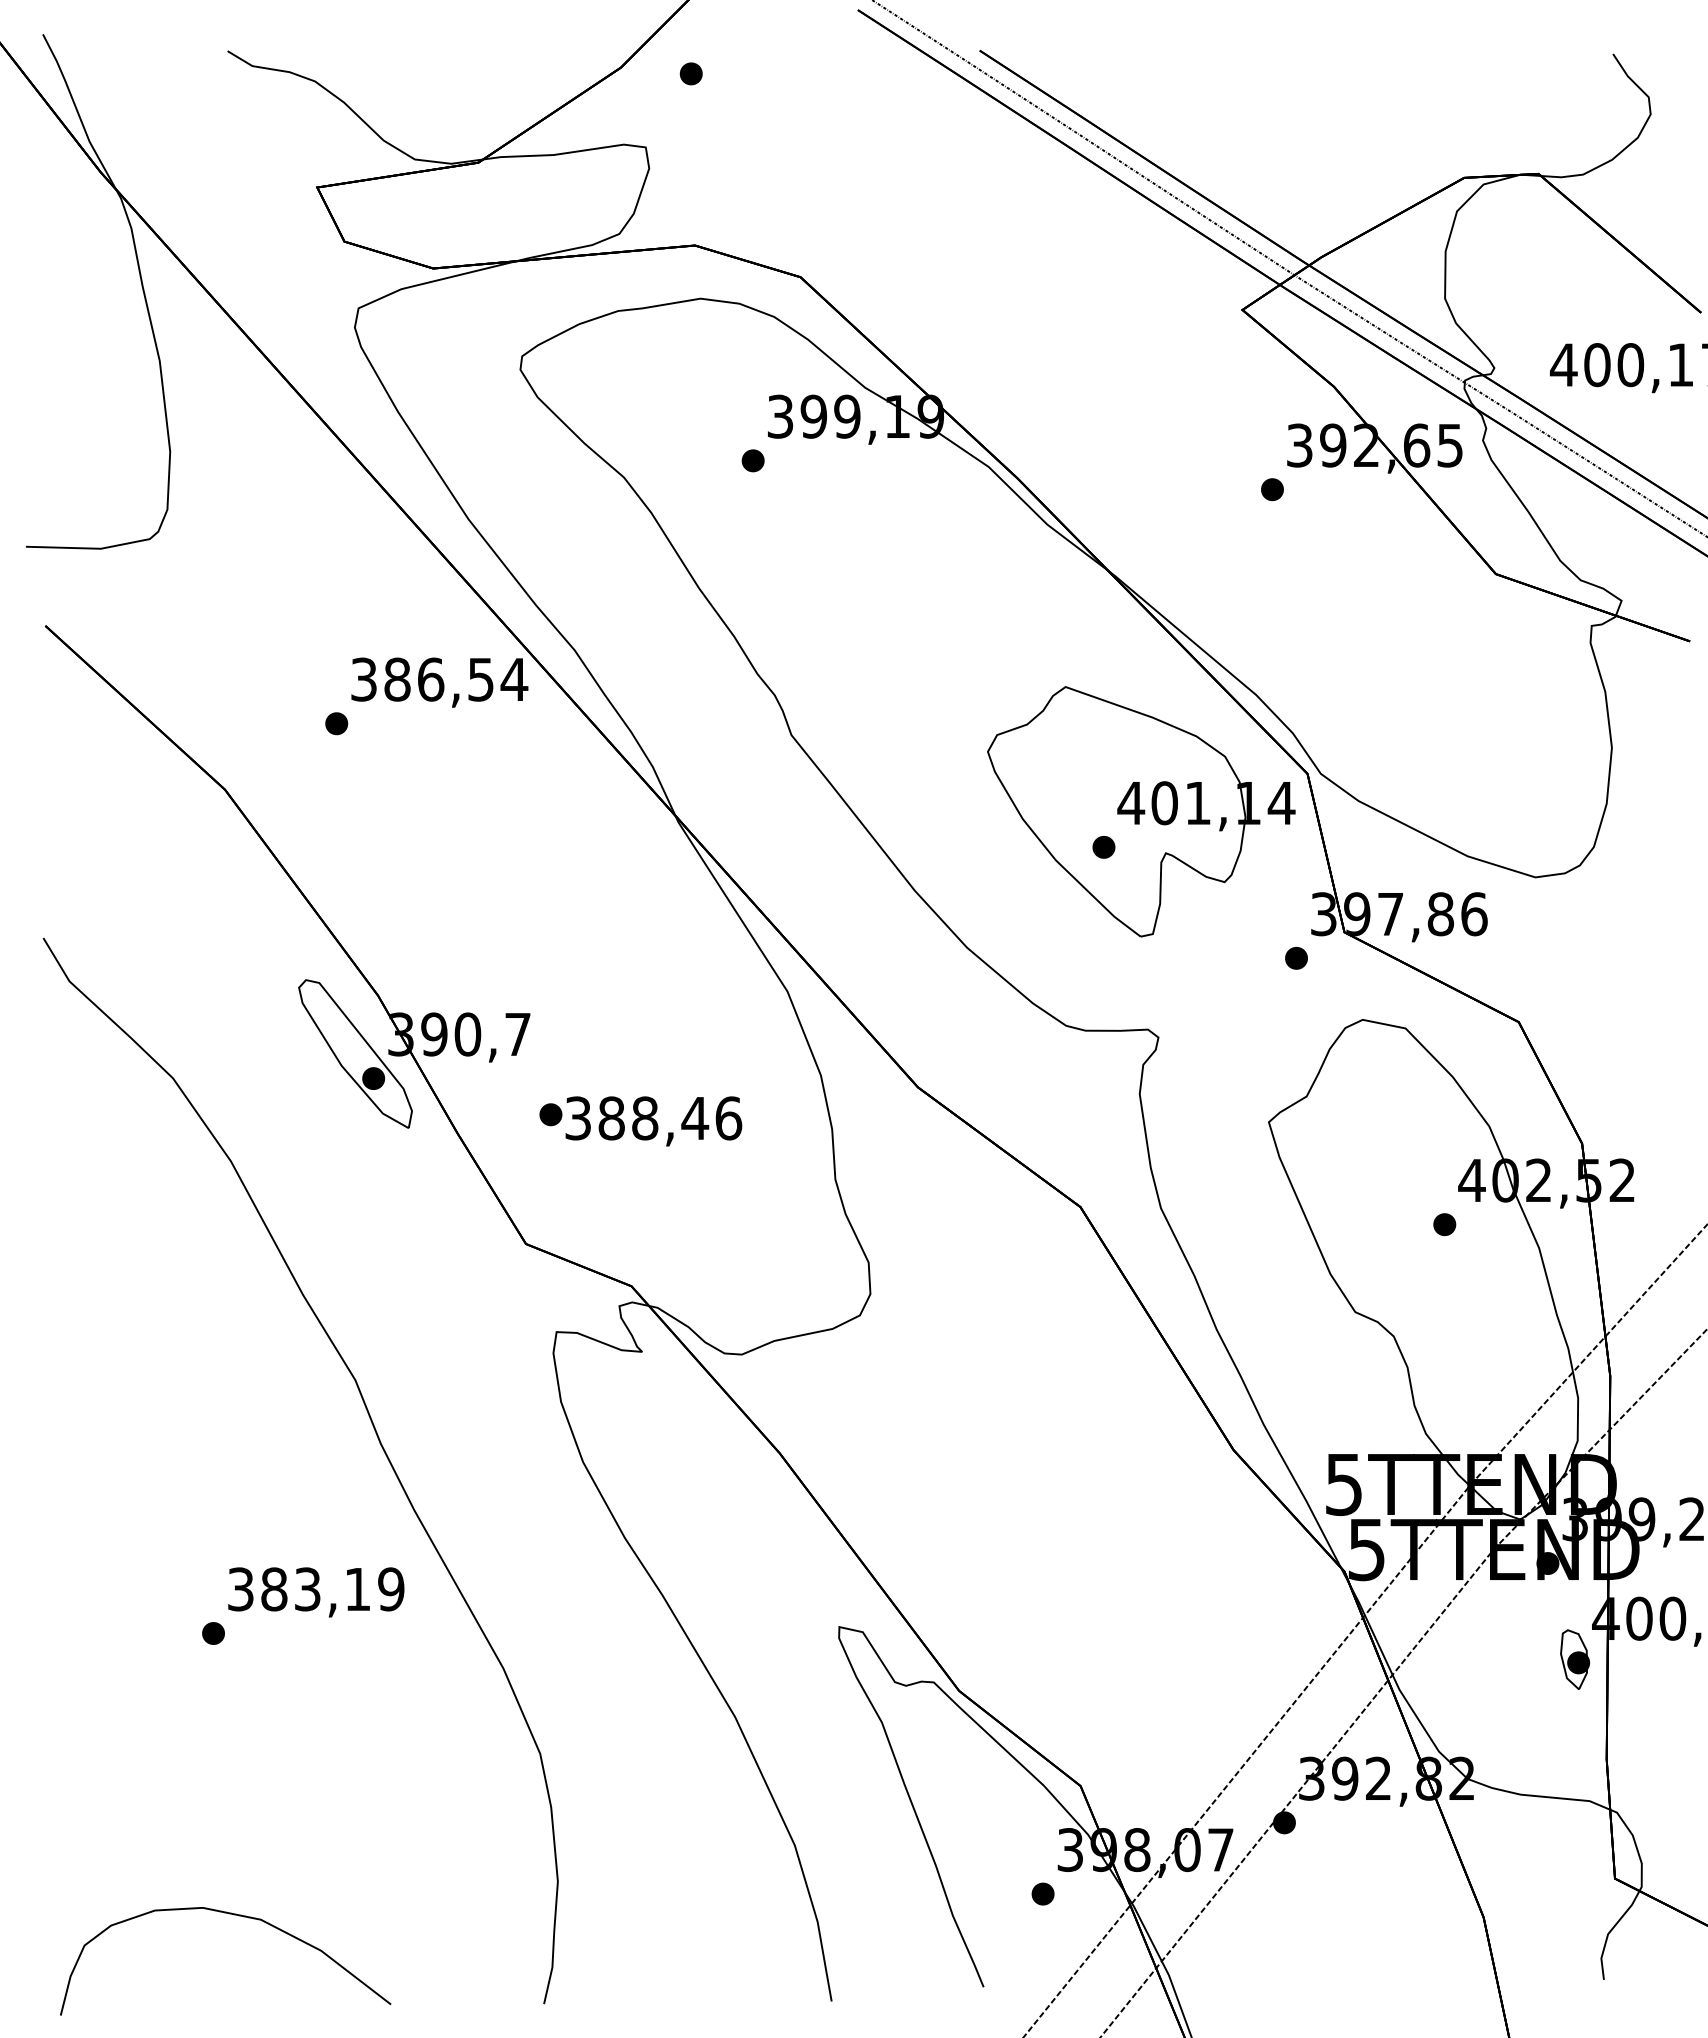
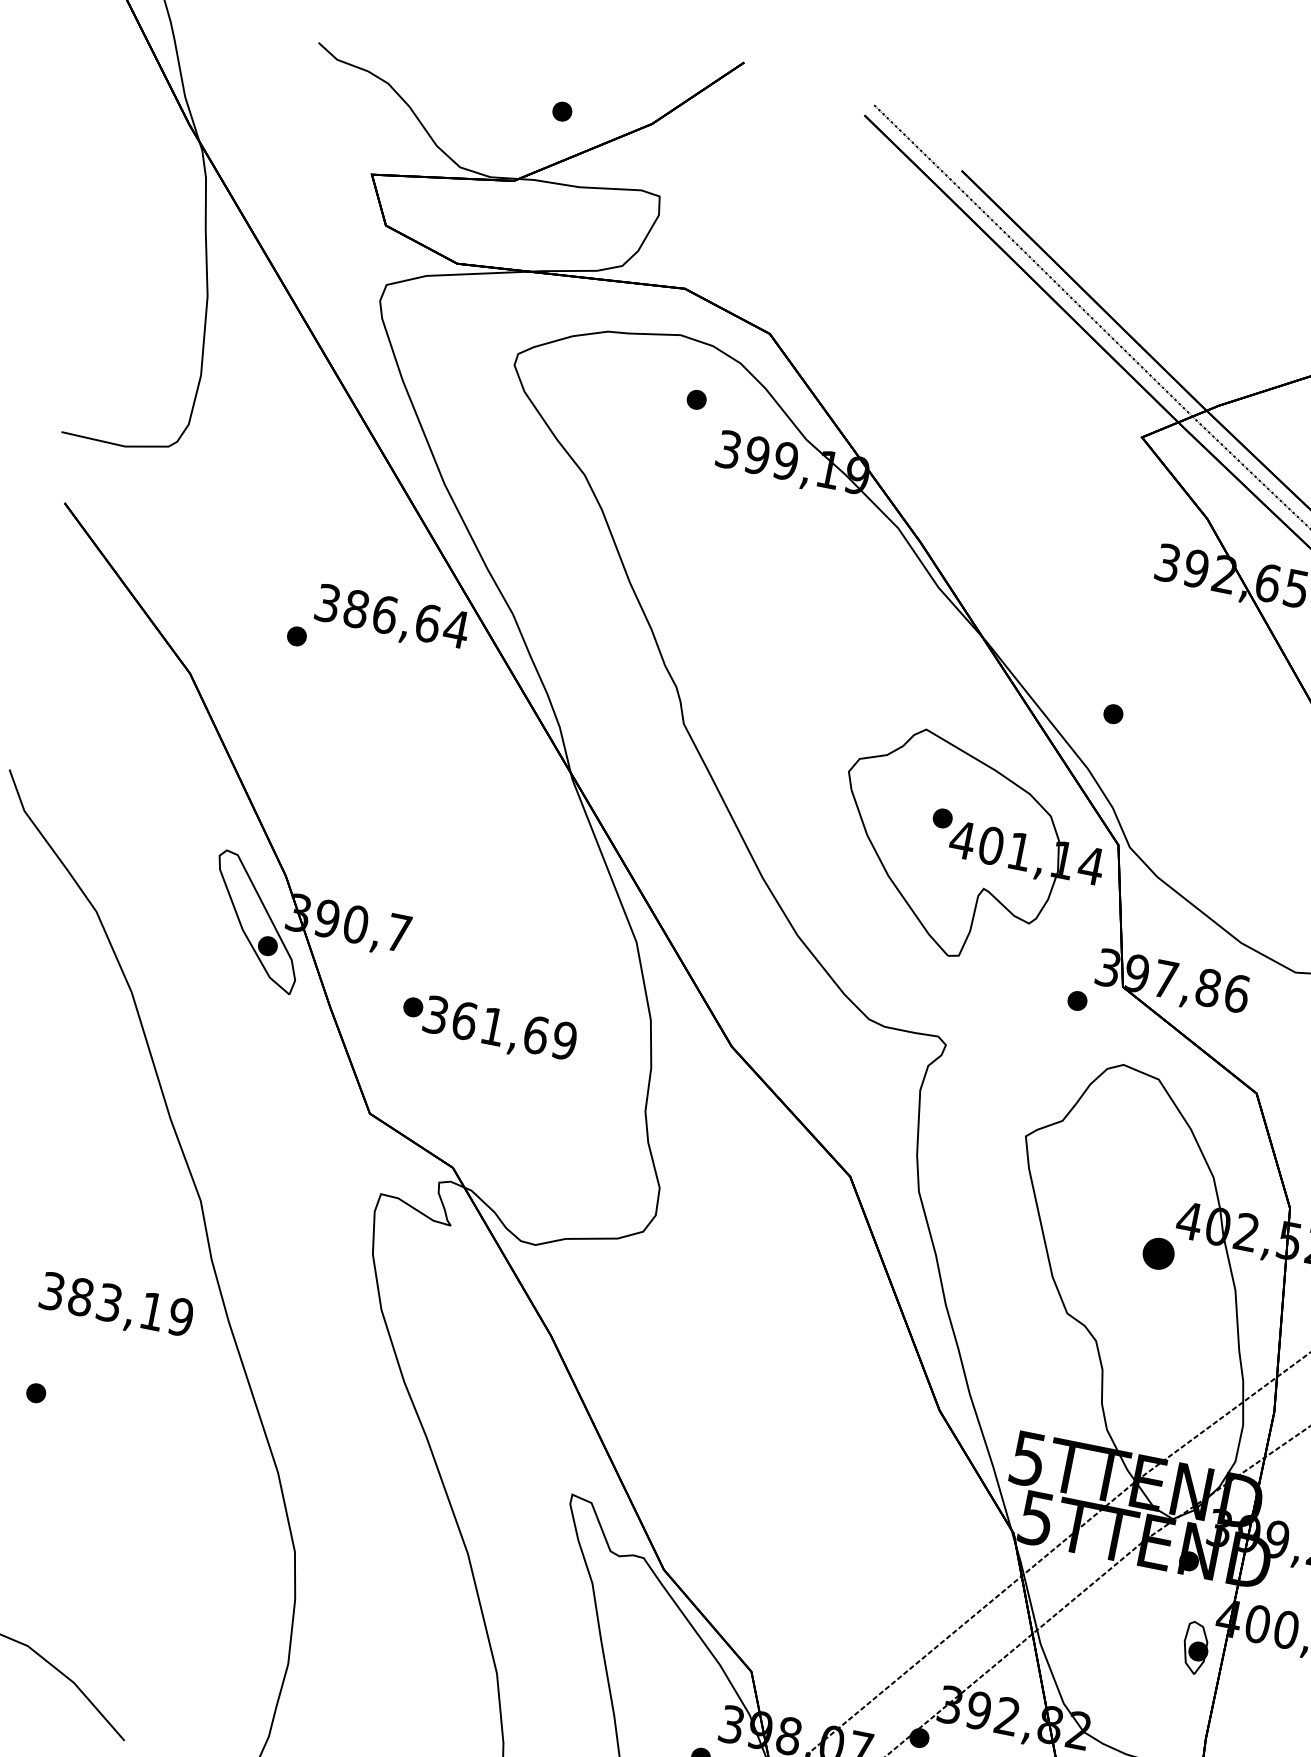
part: (690, 73) -> (561, 111), moved
part: (752, 460) -> (696, 399), moved
part: (1272, 489) -> (1113, 714), moved
text: (481, 679) -> (428, 623), 386,54 -> 386,64
part: (1103, 847) -> (942, 818), moved
text: (670, 1118) -> (514, 1030), 388,46 -> 361,69
part: (1444, 1224) -> (1158, 1253), size x1.6
text: (316, 1592) -> (116, 1307), moved

